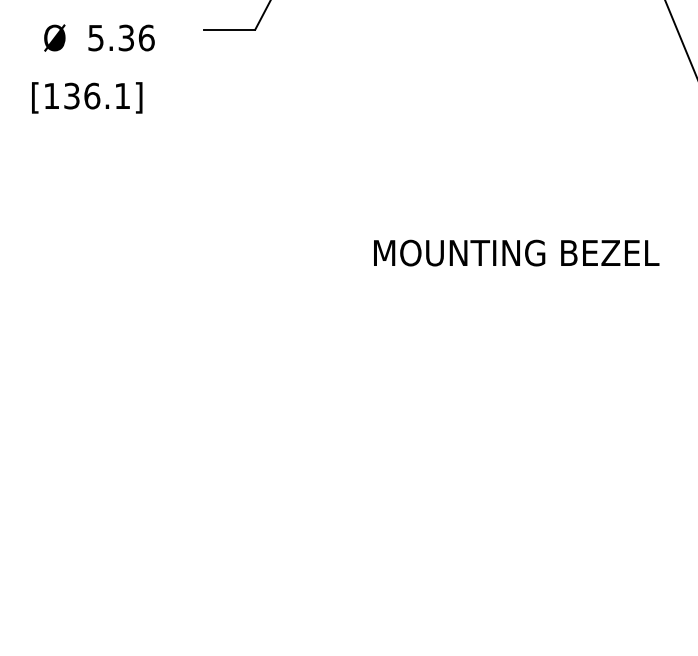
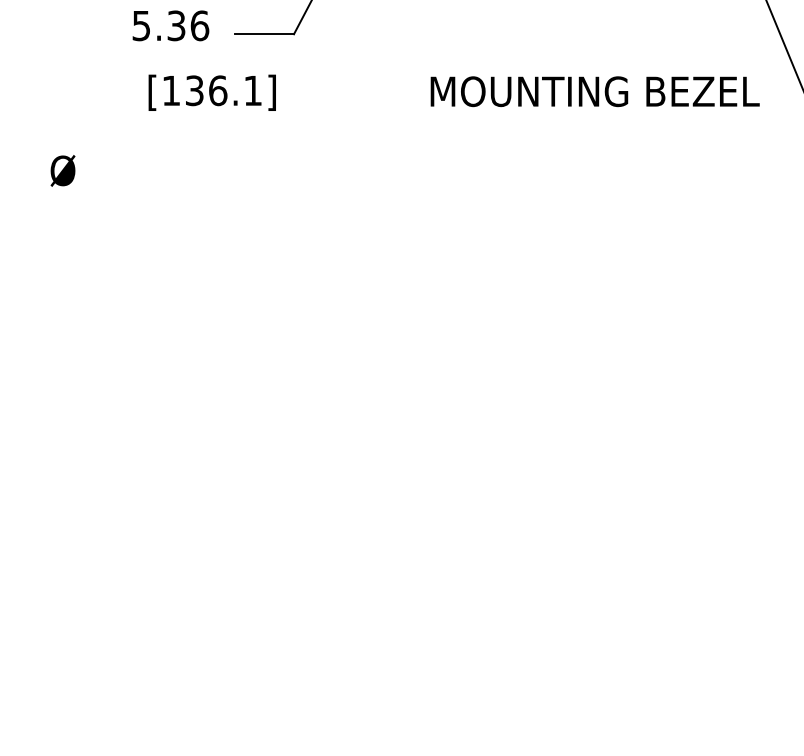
text: (54, 37) -> (62, 170), moved
text: (121, 37) -> (170, 25), moved
text: (86, 97) -> (211, 92), moved
text: (516, 252) -> (594, 91), moved

